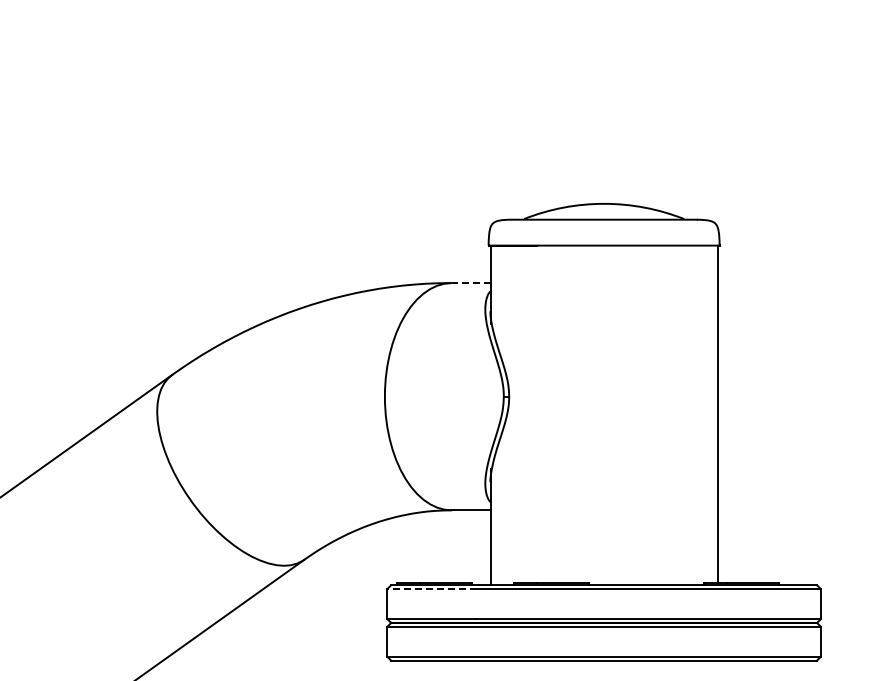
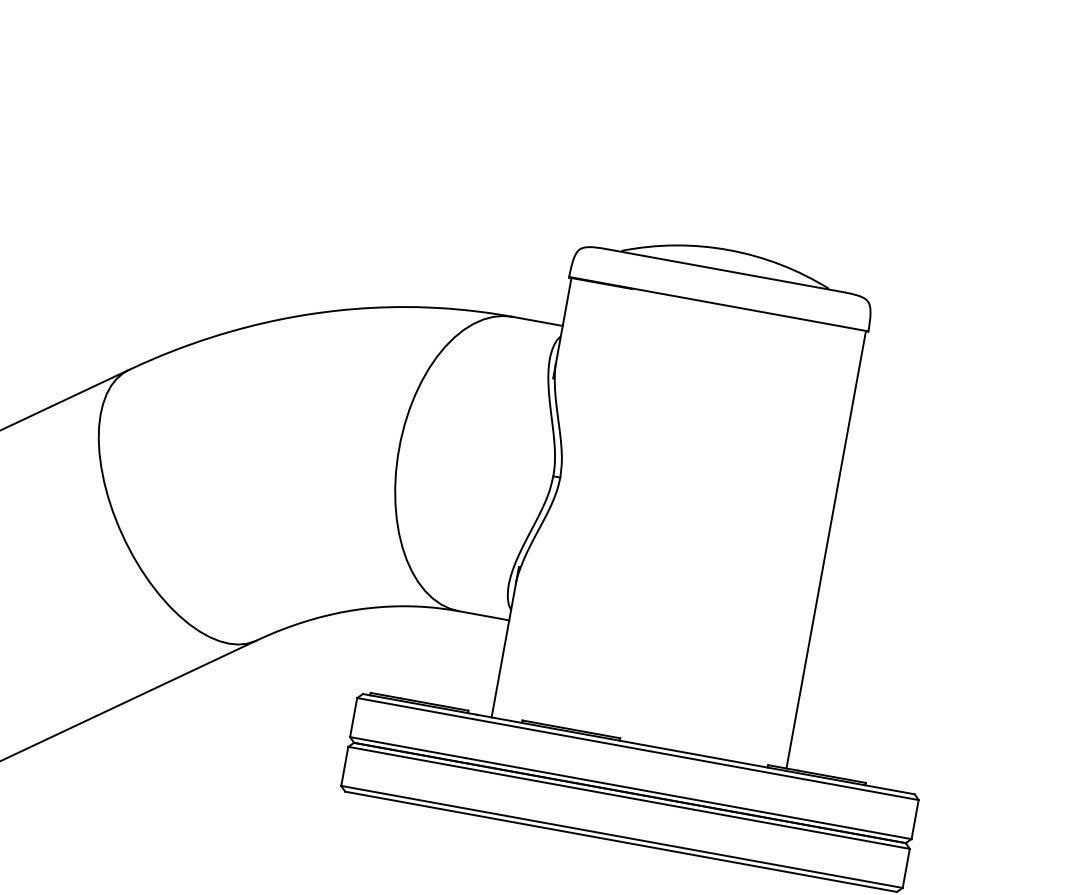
line: (470, 283) -> (536, 321), dashed -> solid
line: (432, 589) -> (415, 709), dashed -> solid

